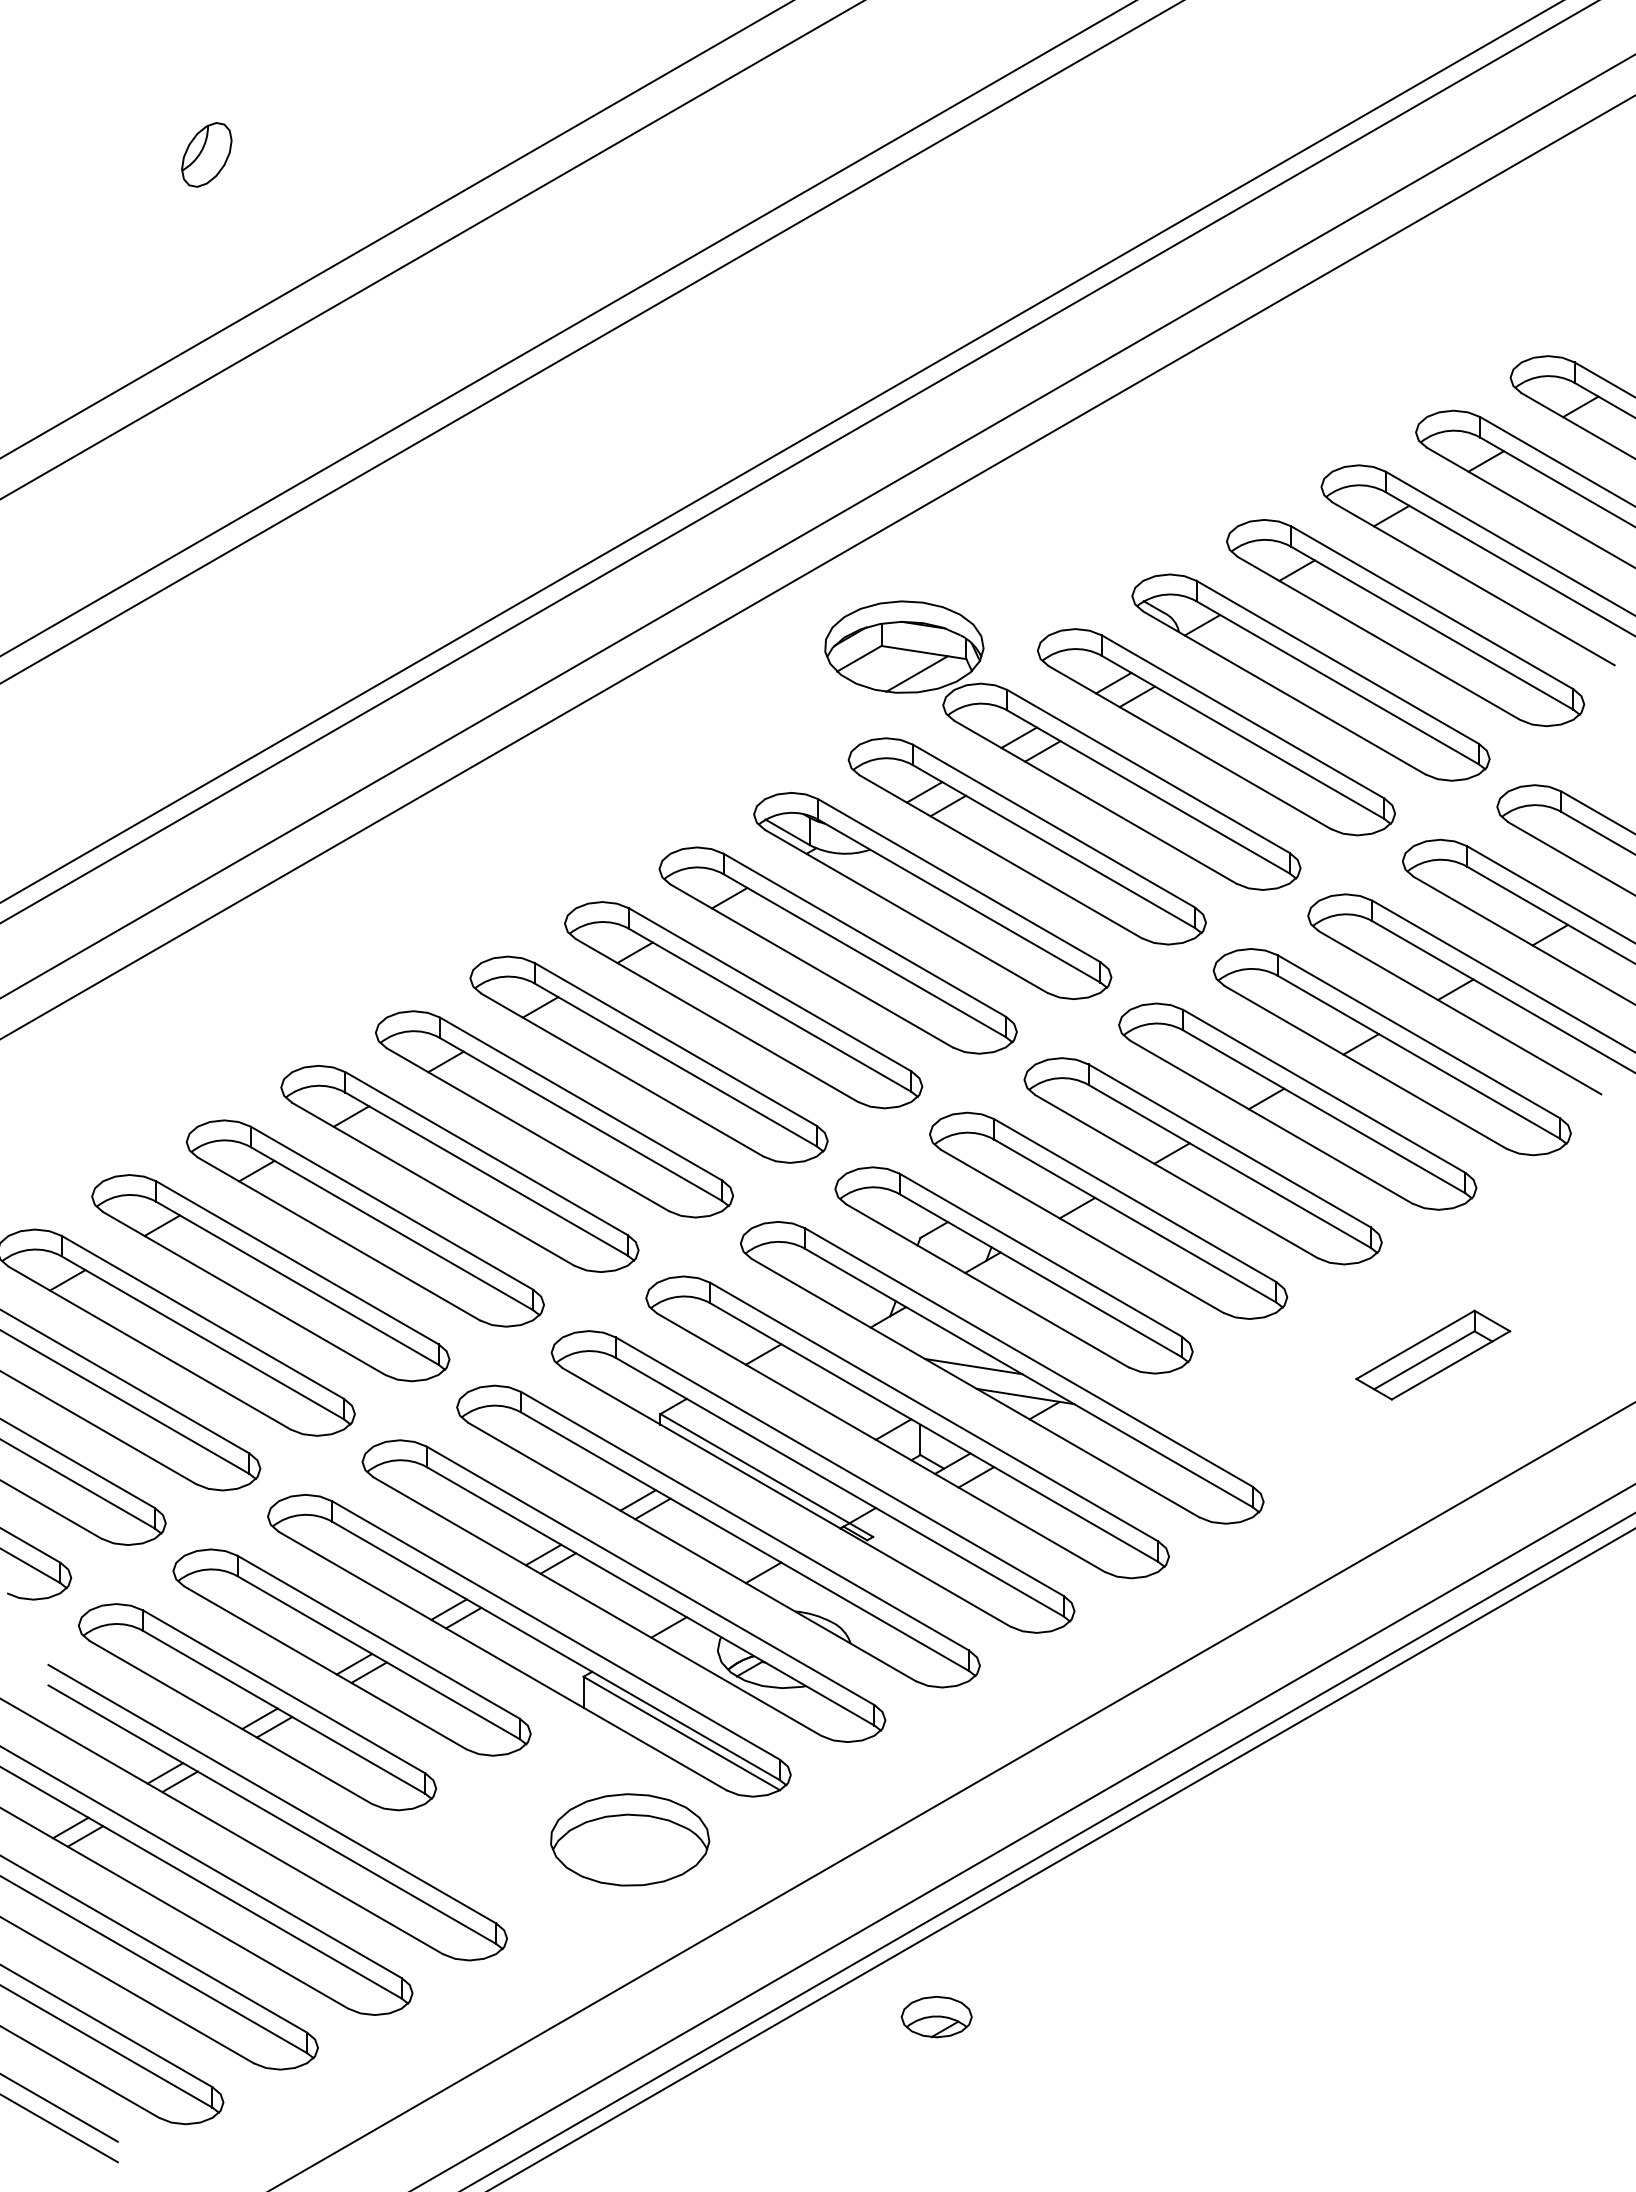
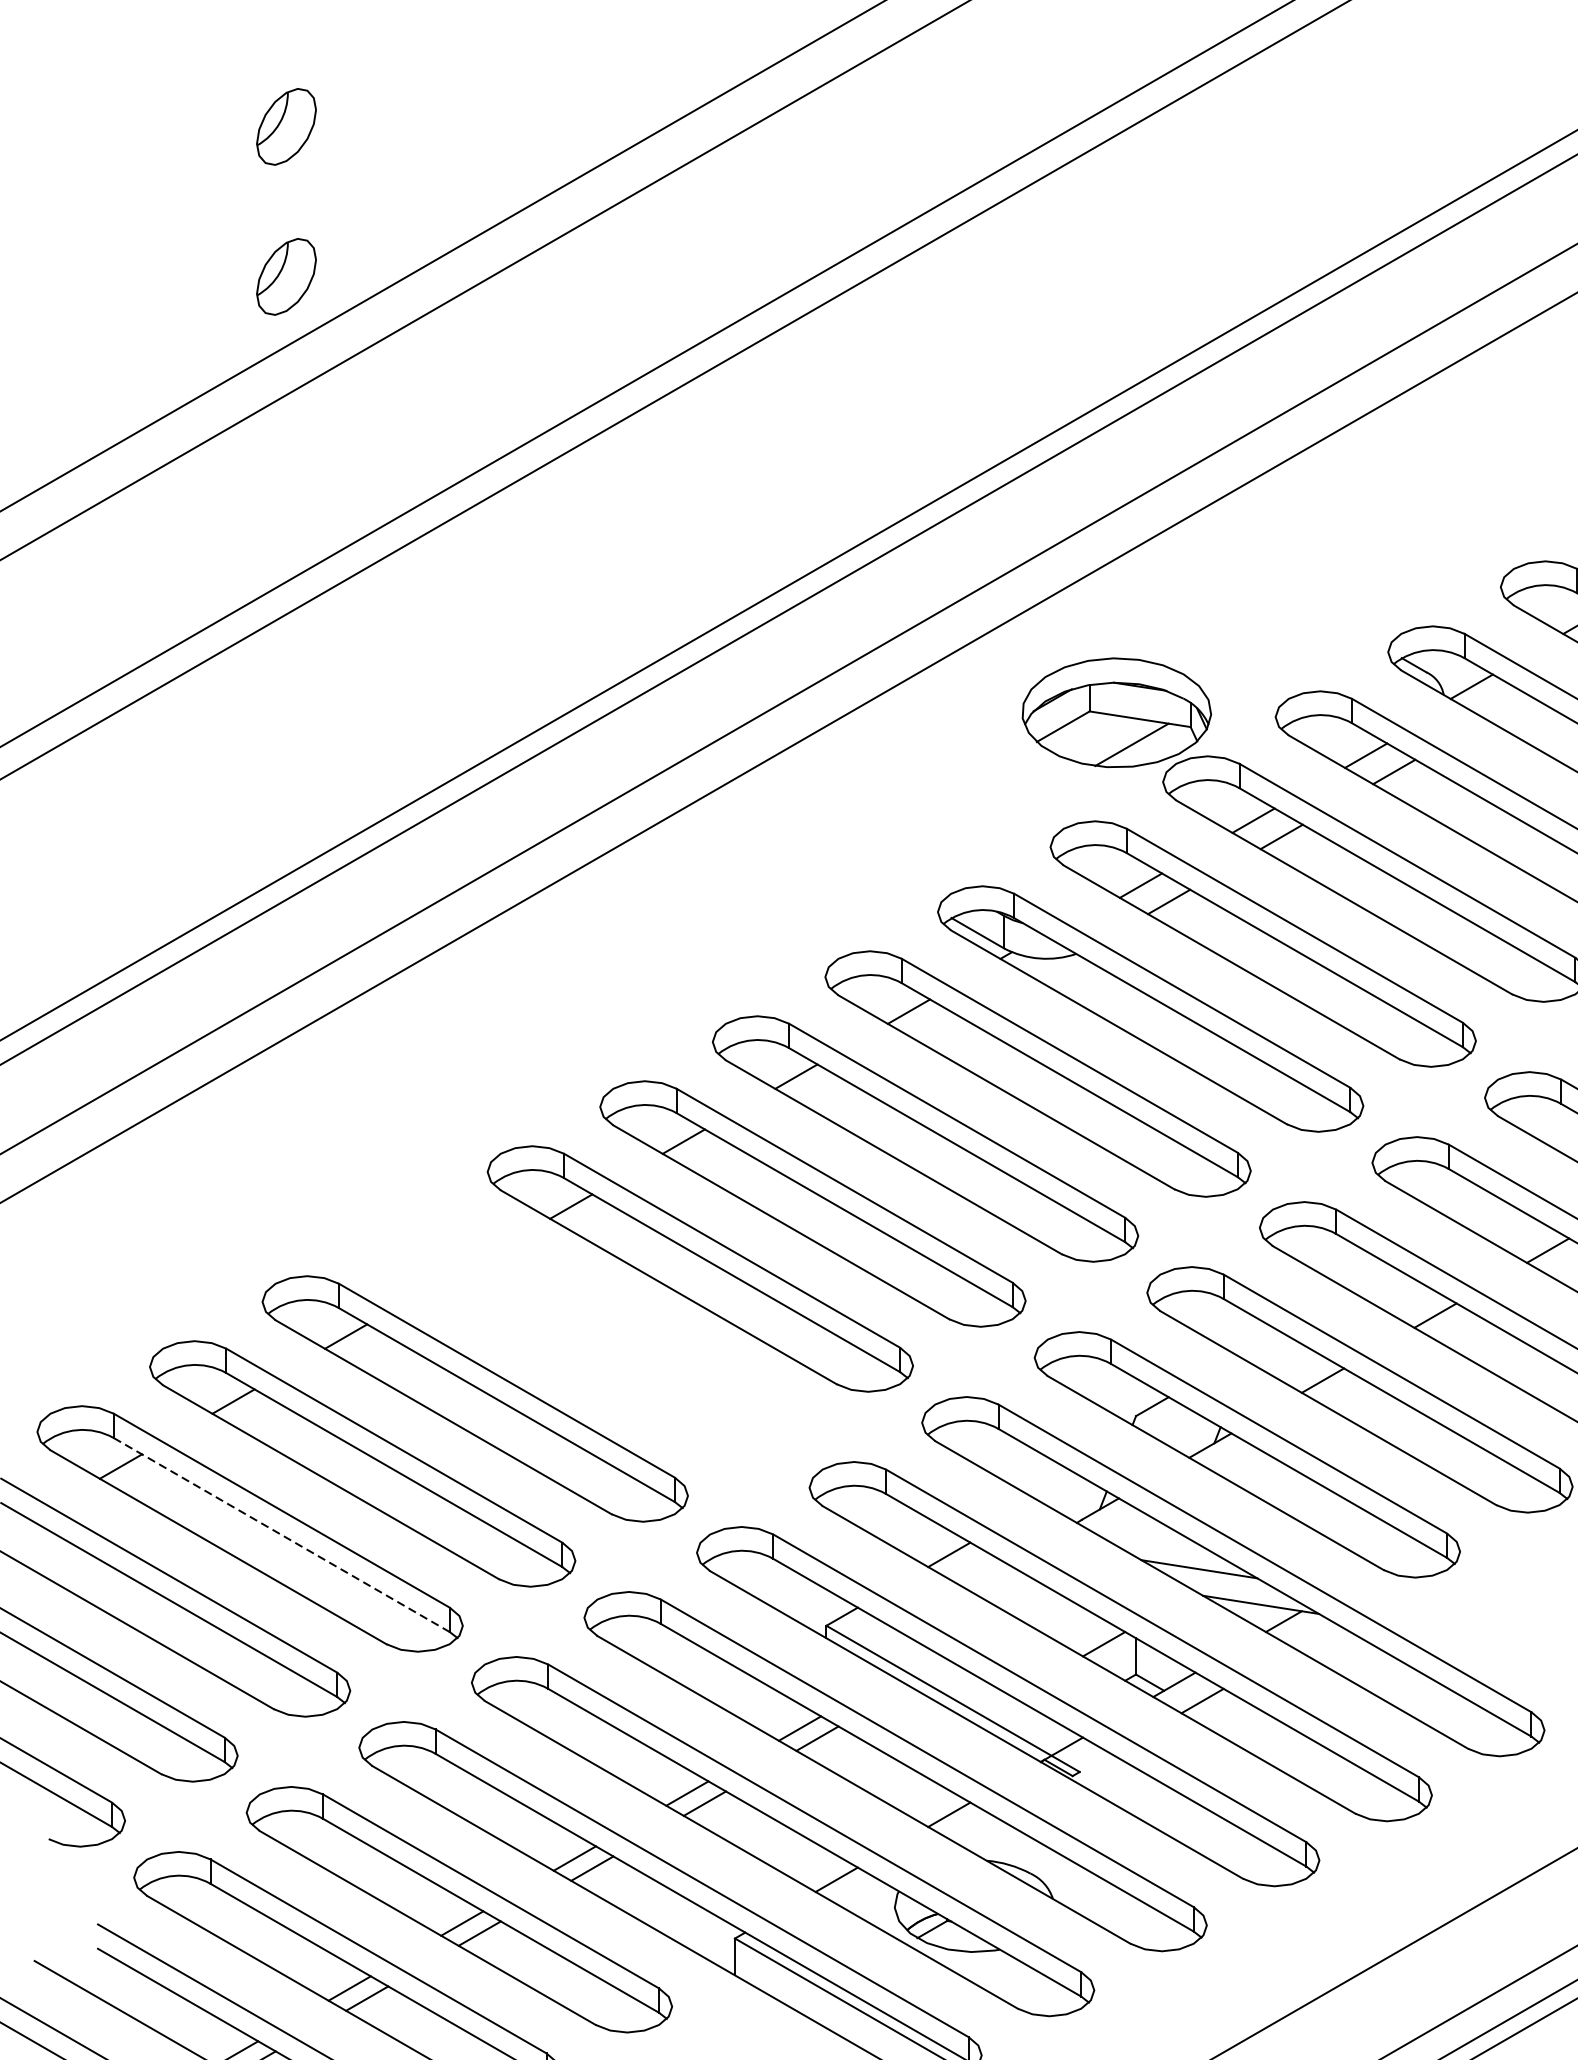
part: (206, 280) -> (286, 276), added
part: (459, 1168) -> (587, 1333), removed
line: (202, 1337) -> (281, 1534), solid -> dashed

